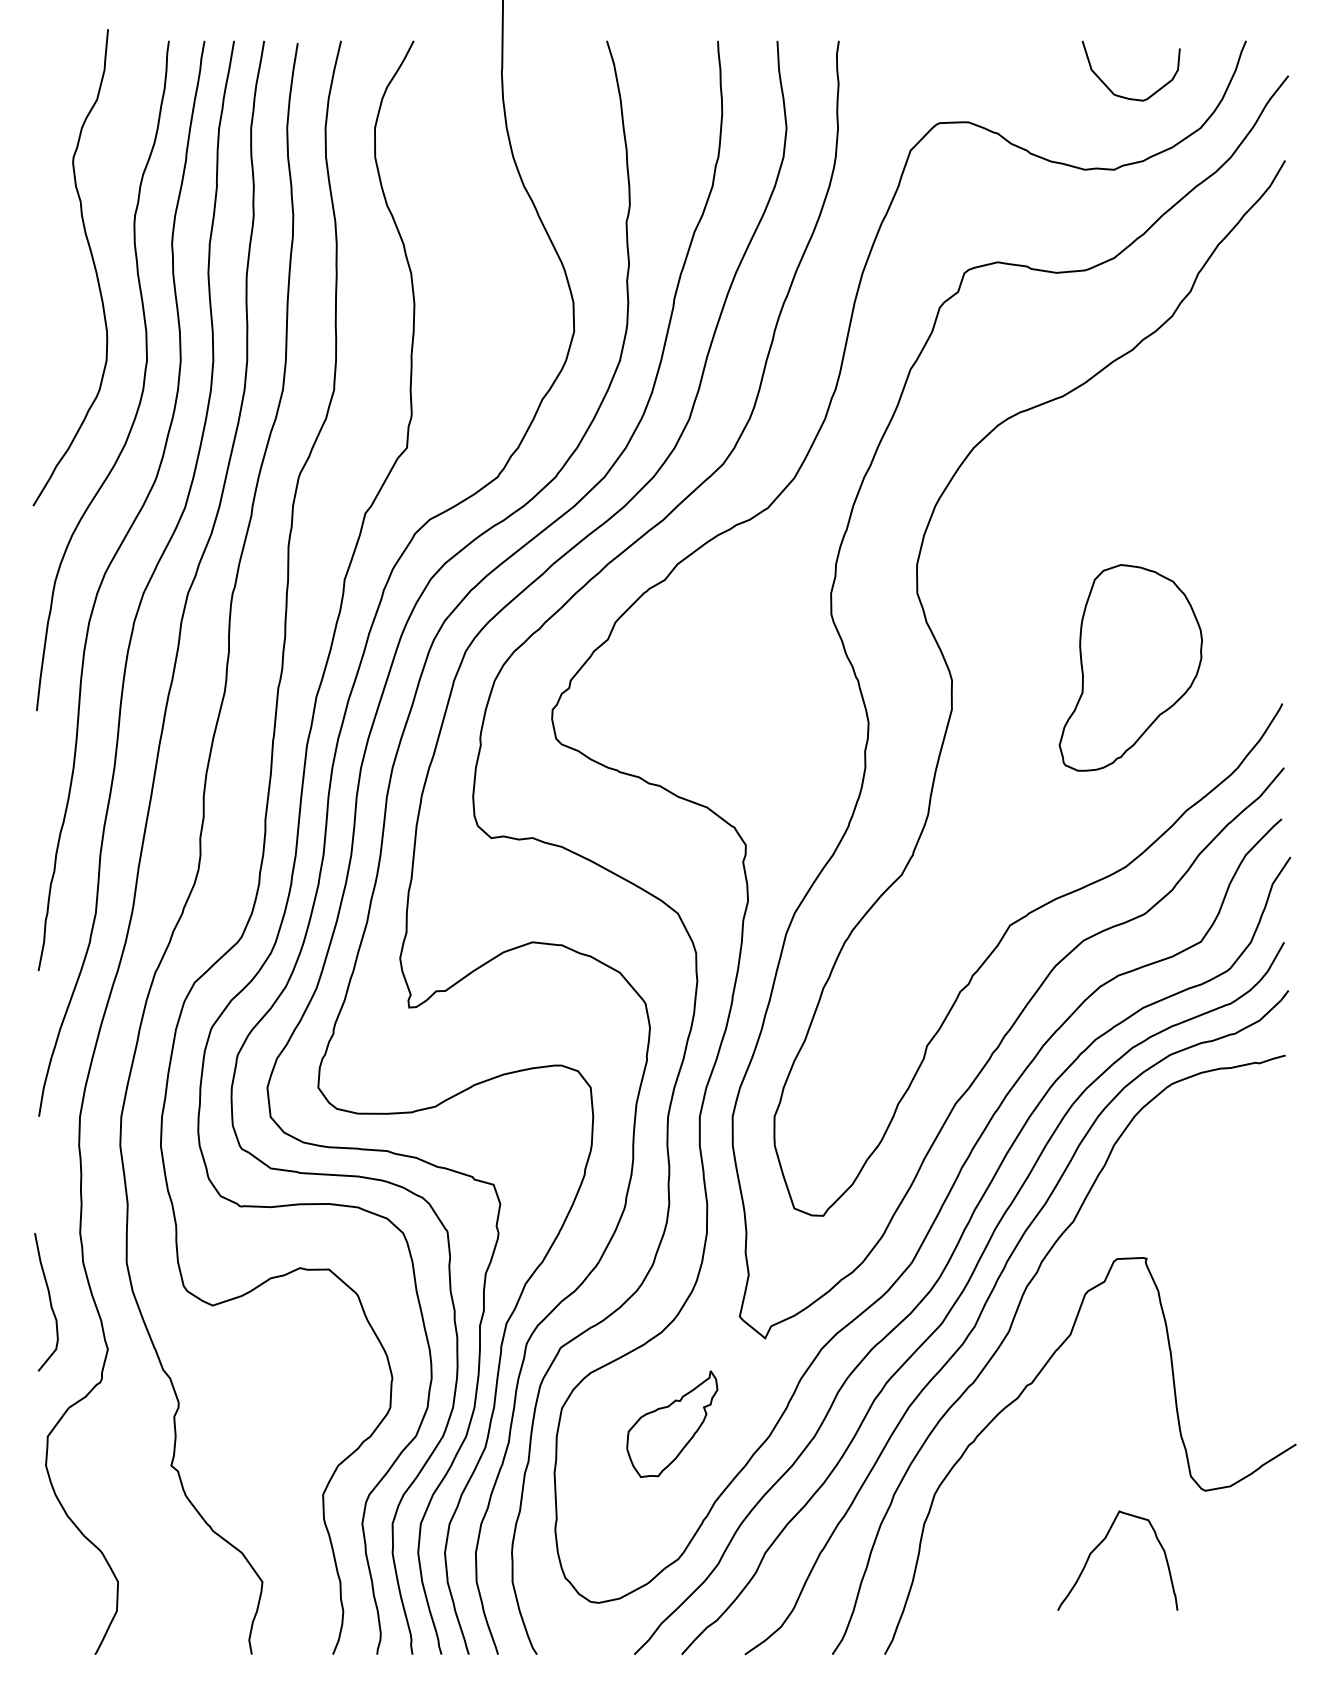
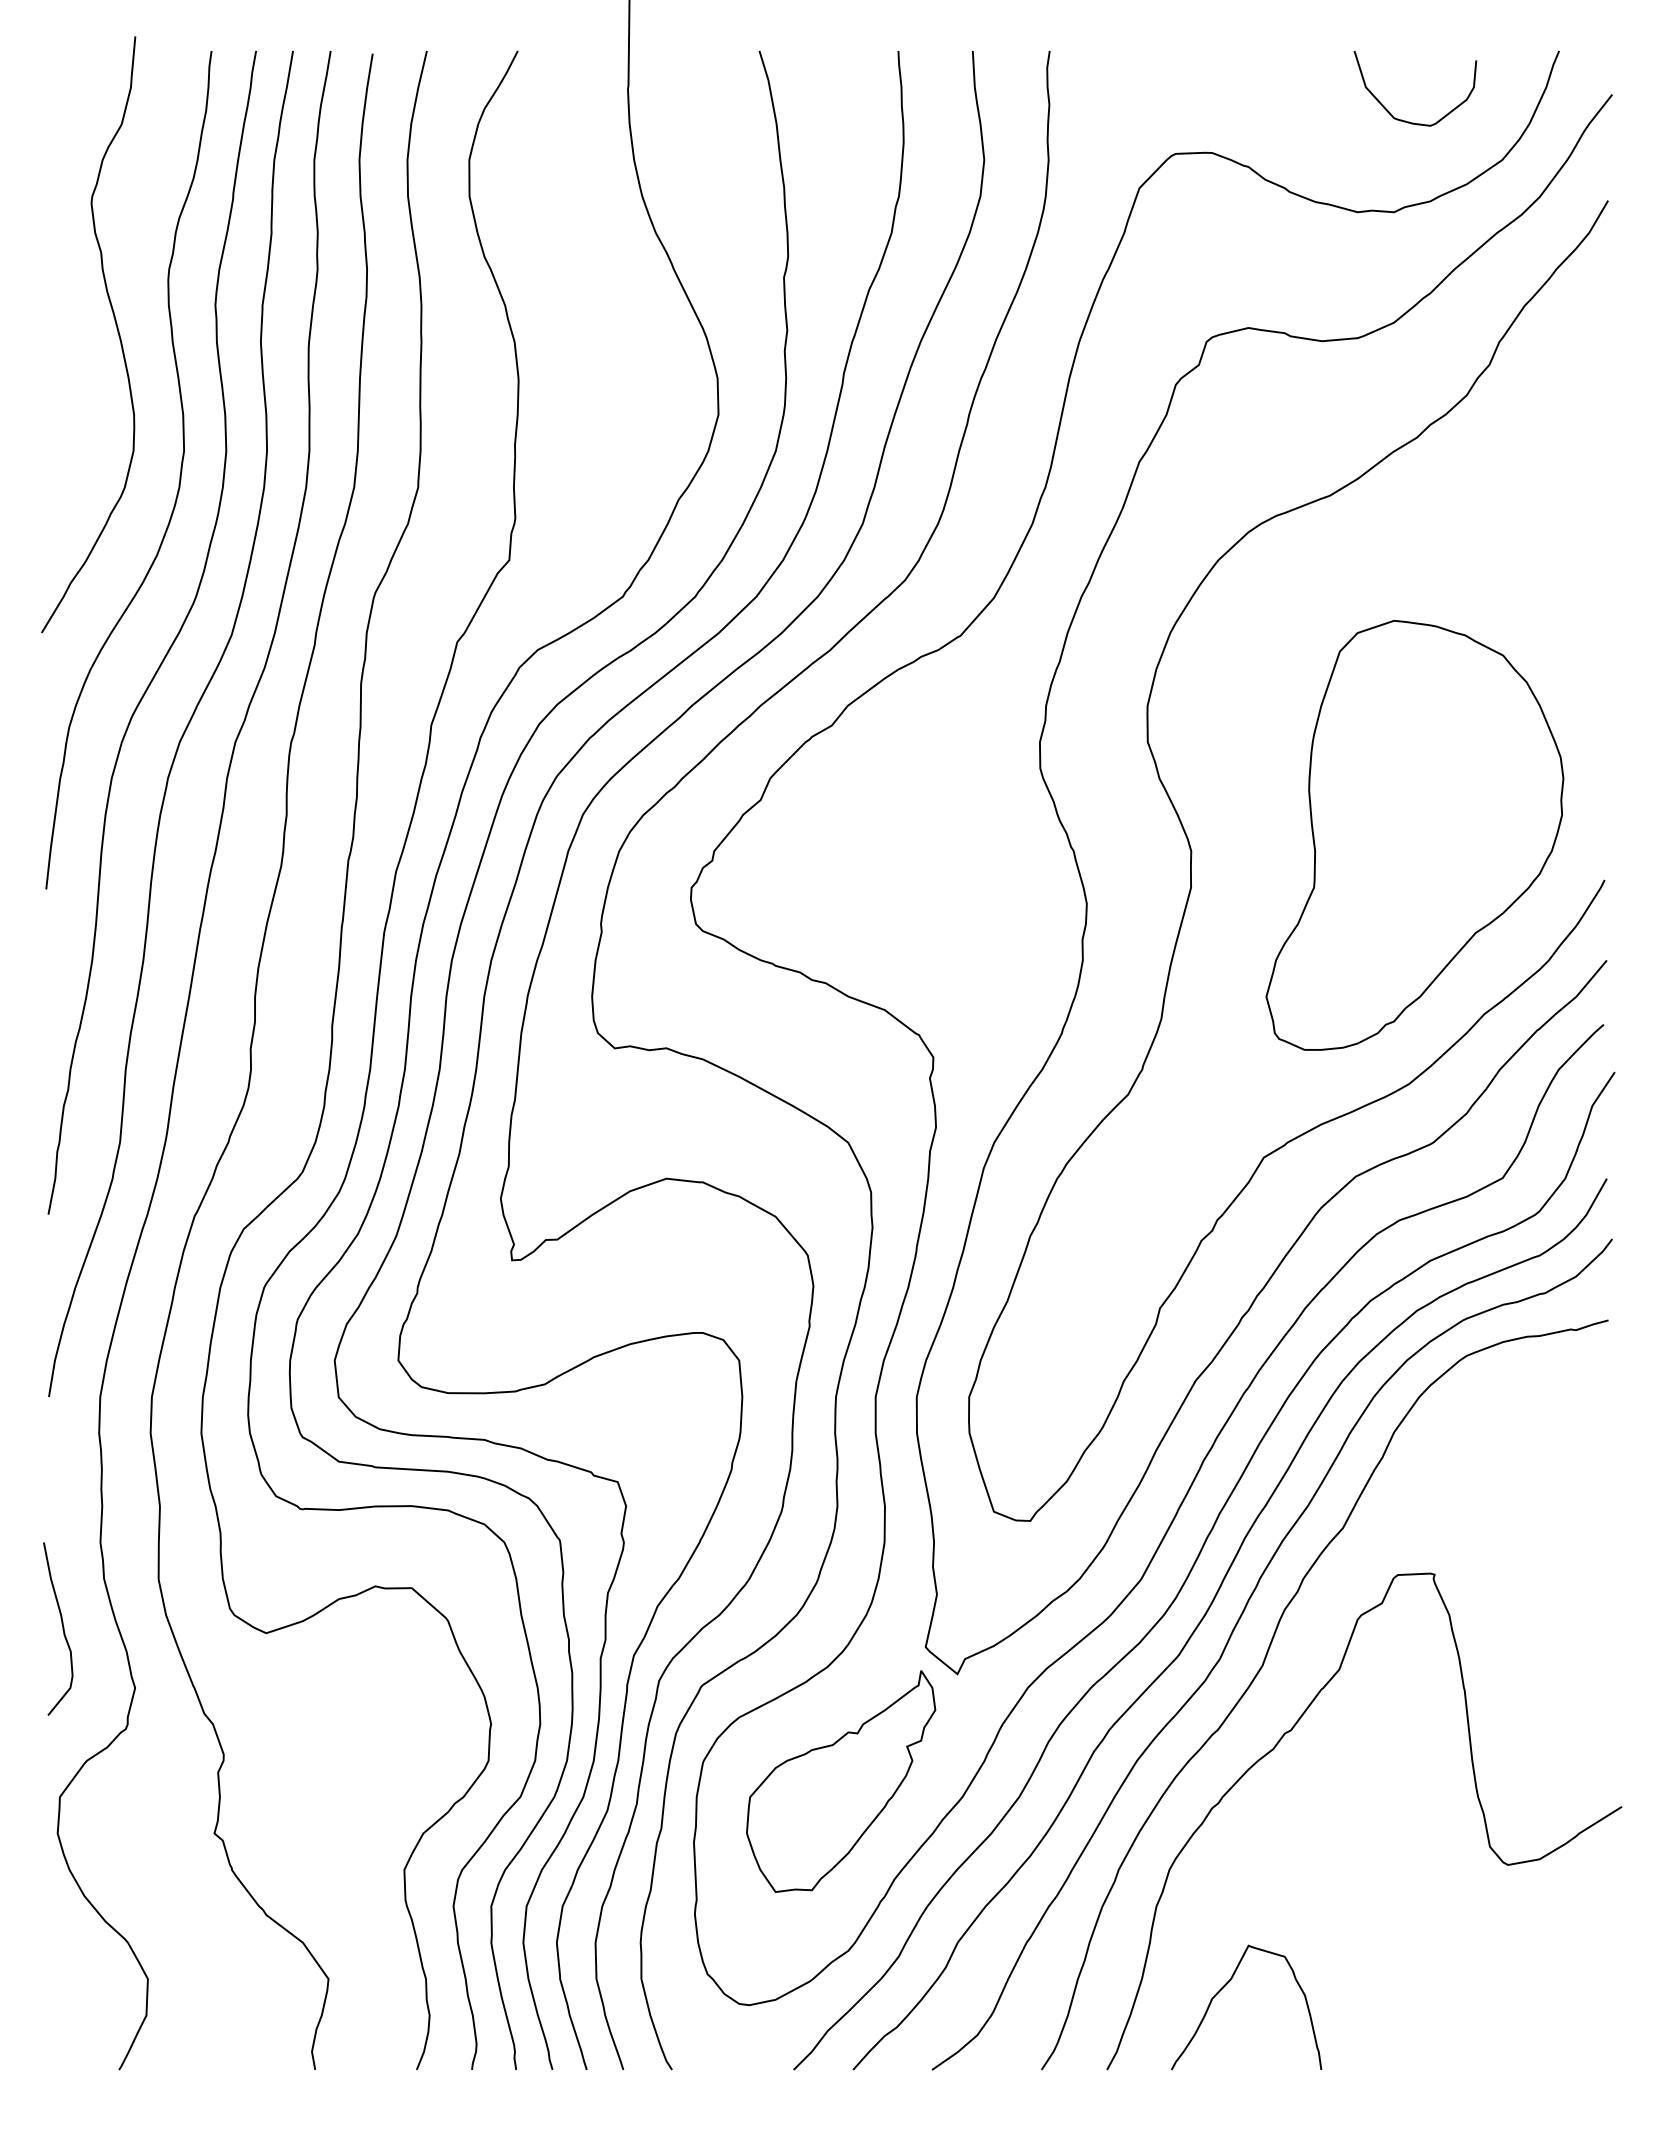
part: (1130, 667) -> (1414, 835), size x1.67
part: (672, 1424) -> (841, 1781), size x1.67
curve: (1100, 1543) -> (1225, 1986), moved

